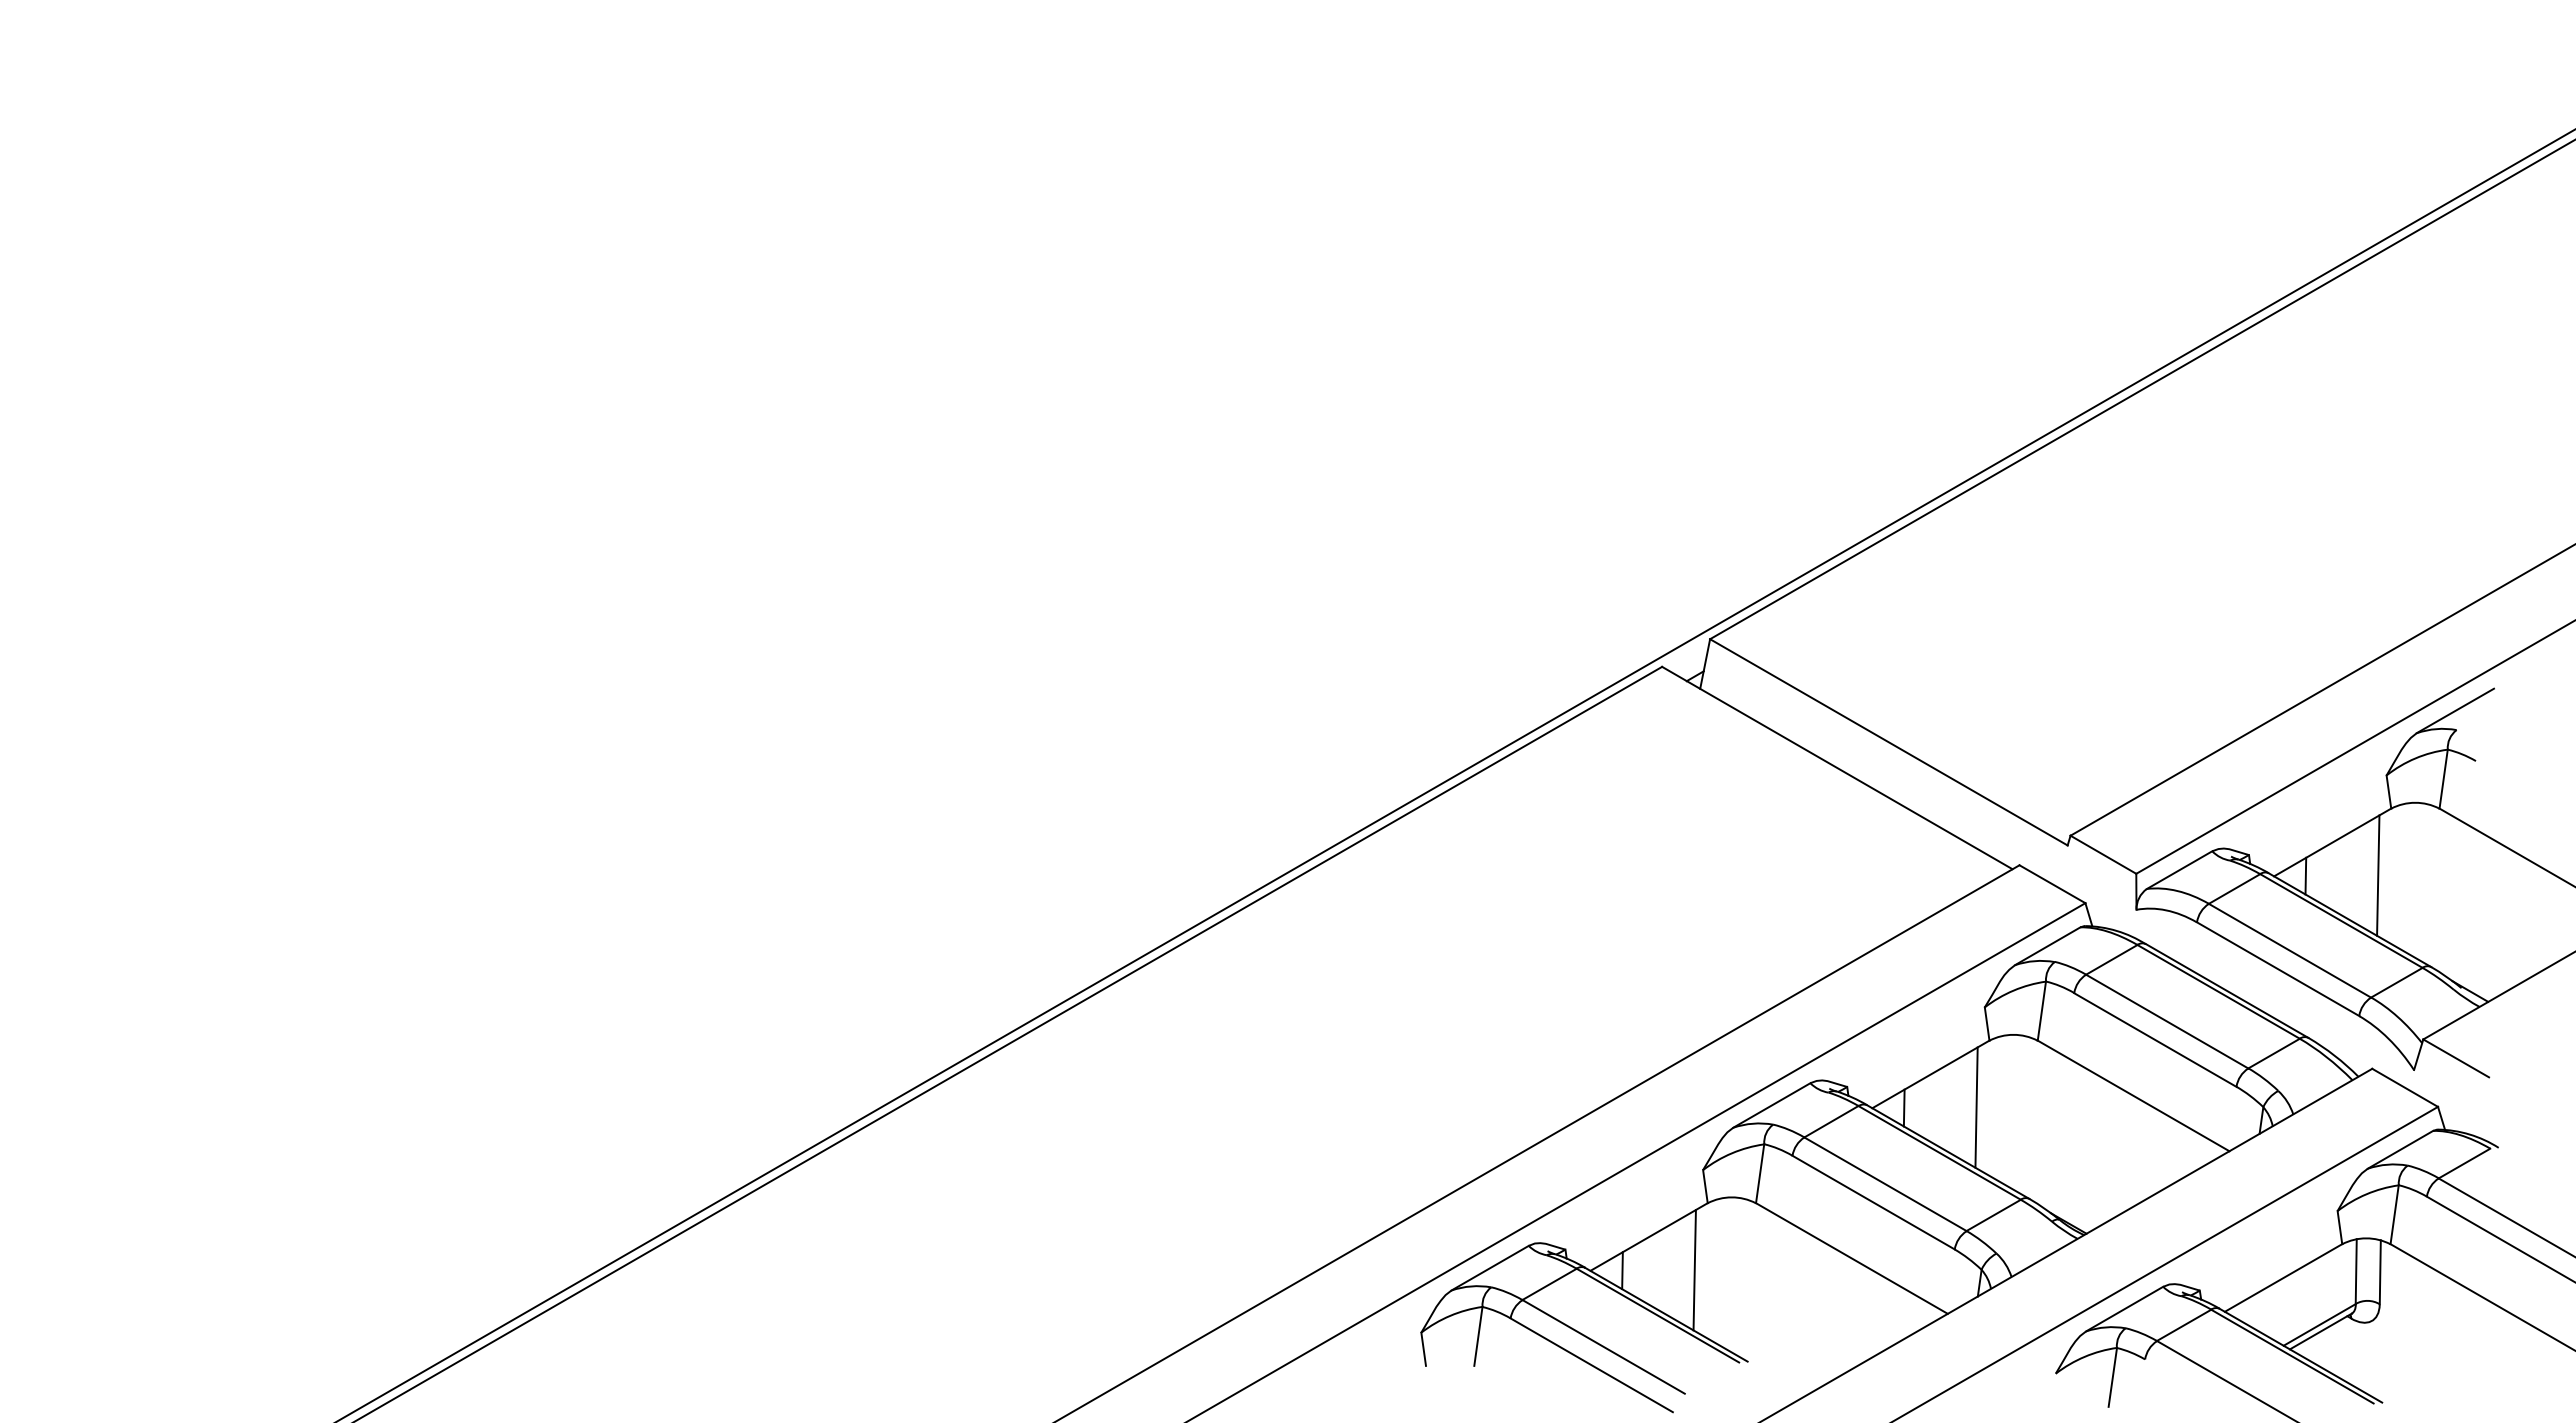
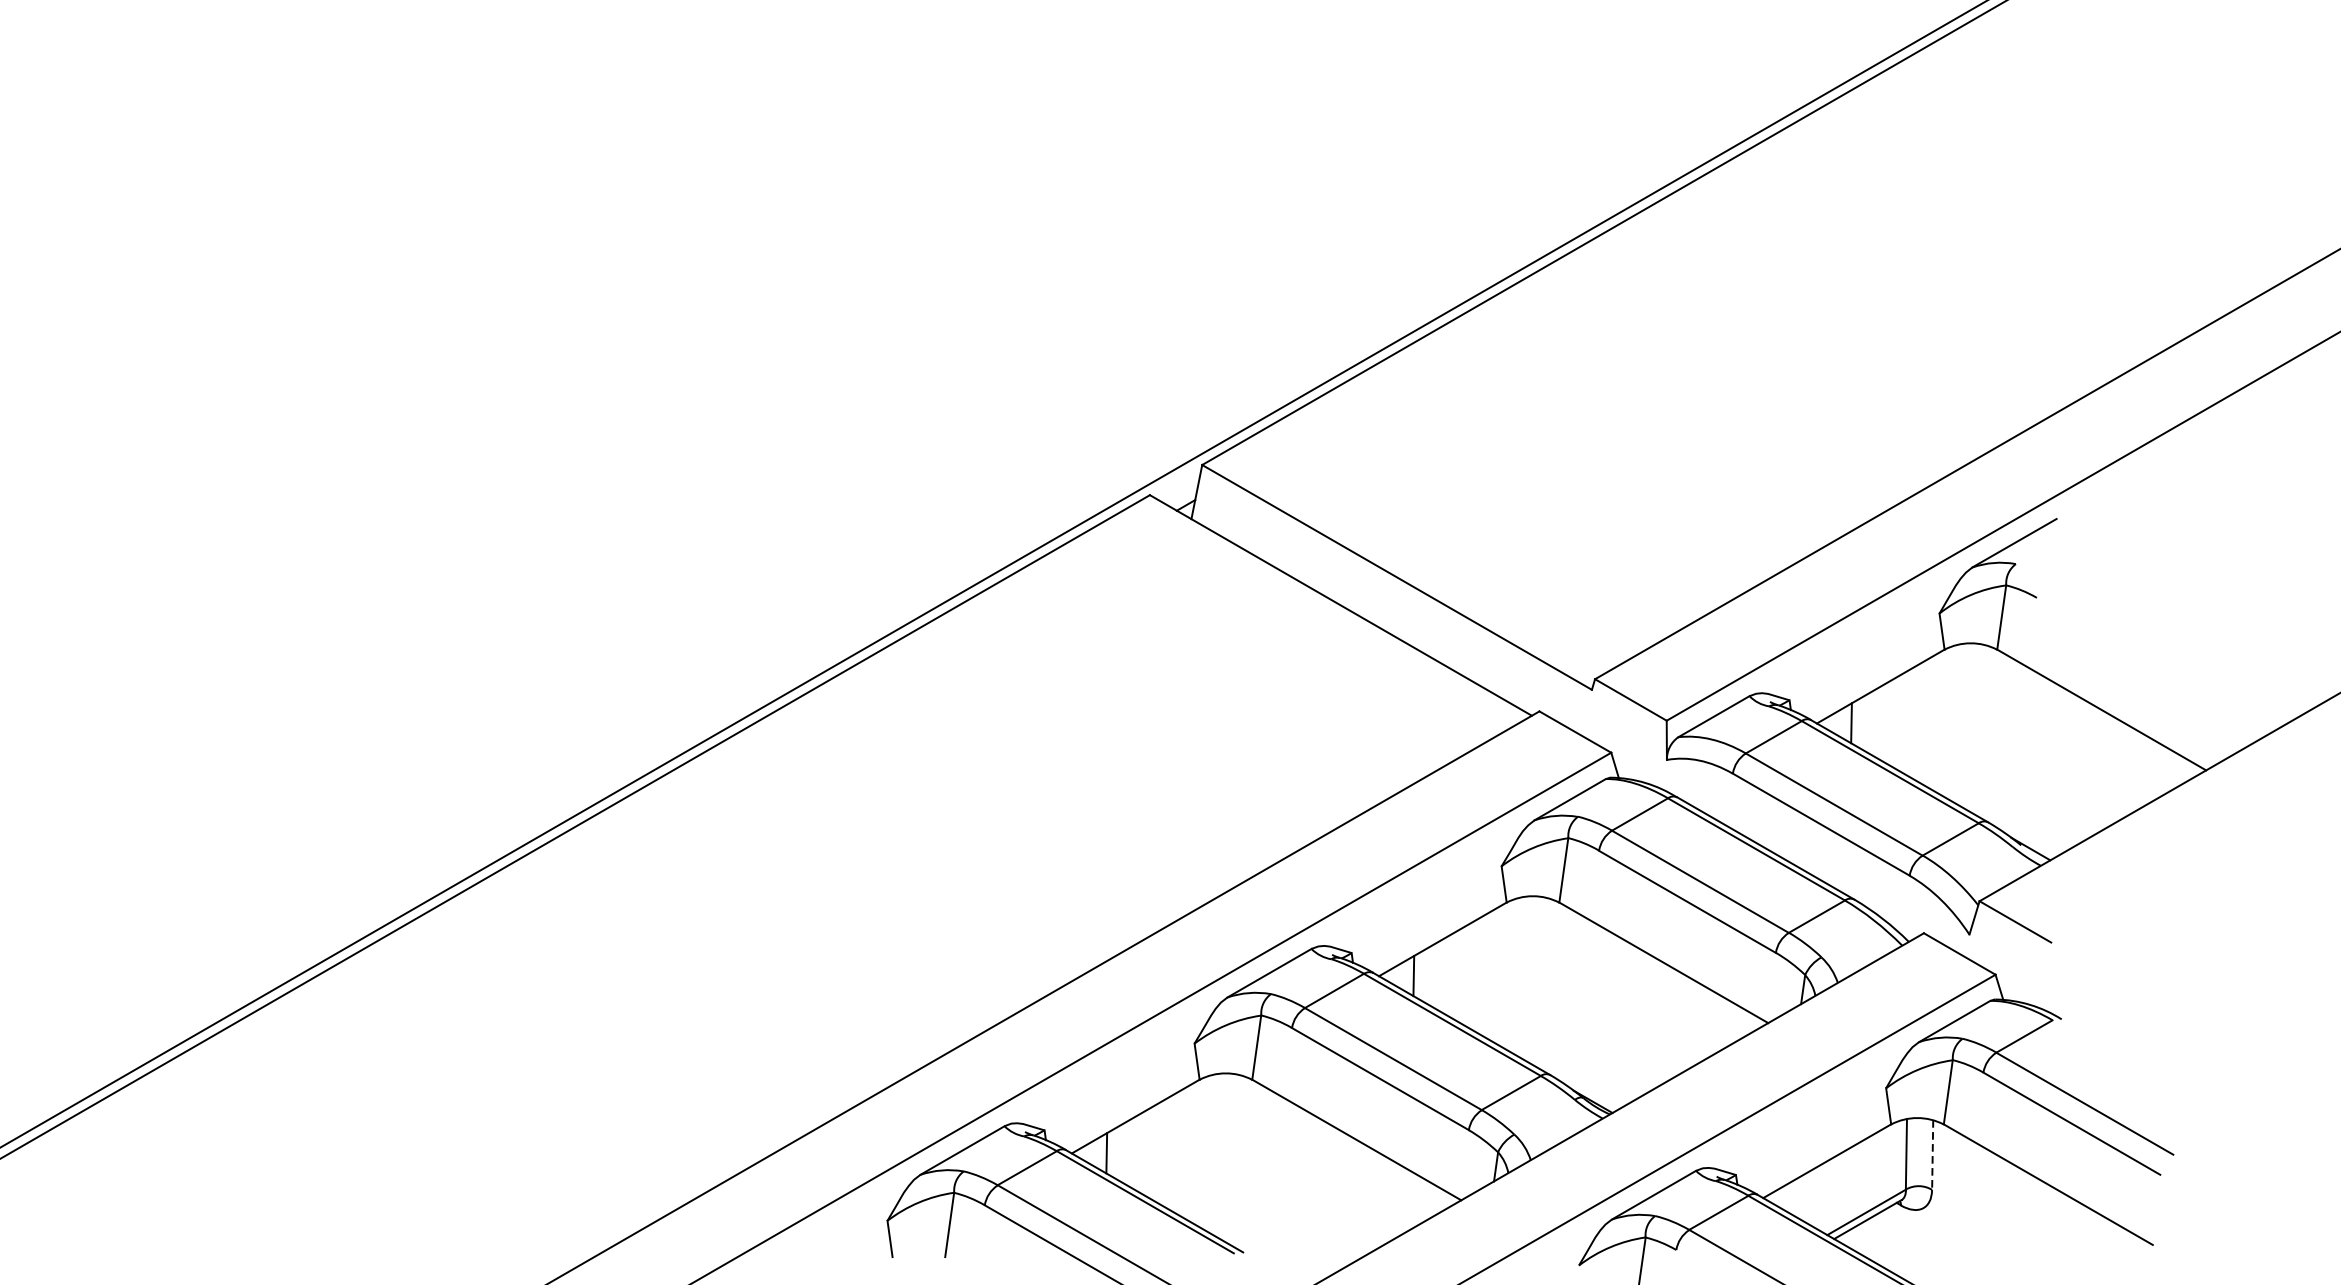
line: (2378, 875) -> (1930, 722), removed
line: (1976, 1107) -> (1492, 975), removed
line: (1694, 1270) -> (1185, 1153), removed
line: (2380, 1272) -> (1932, 1155), solid -> dashed

